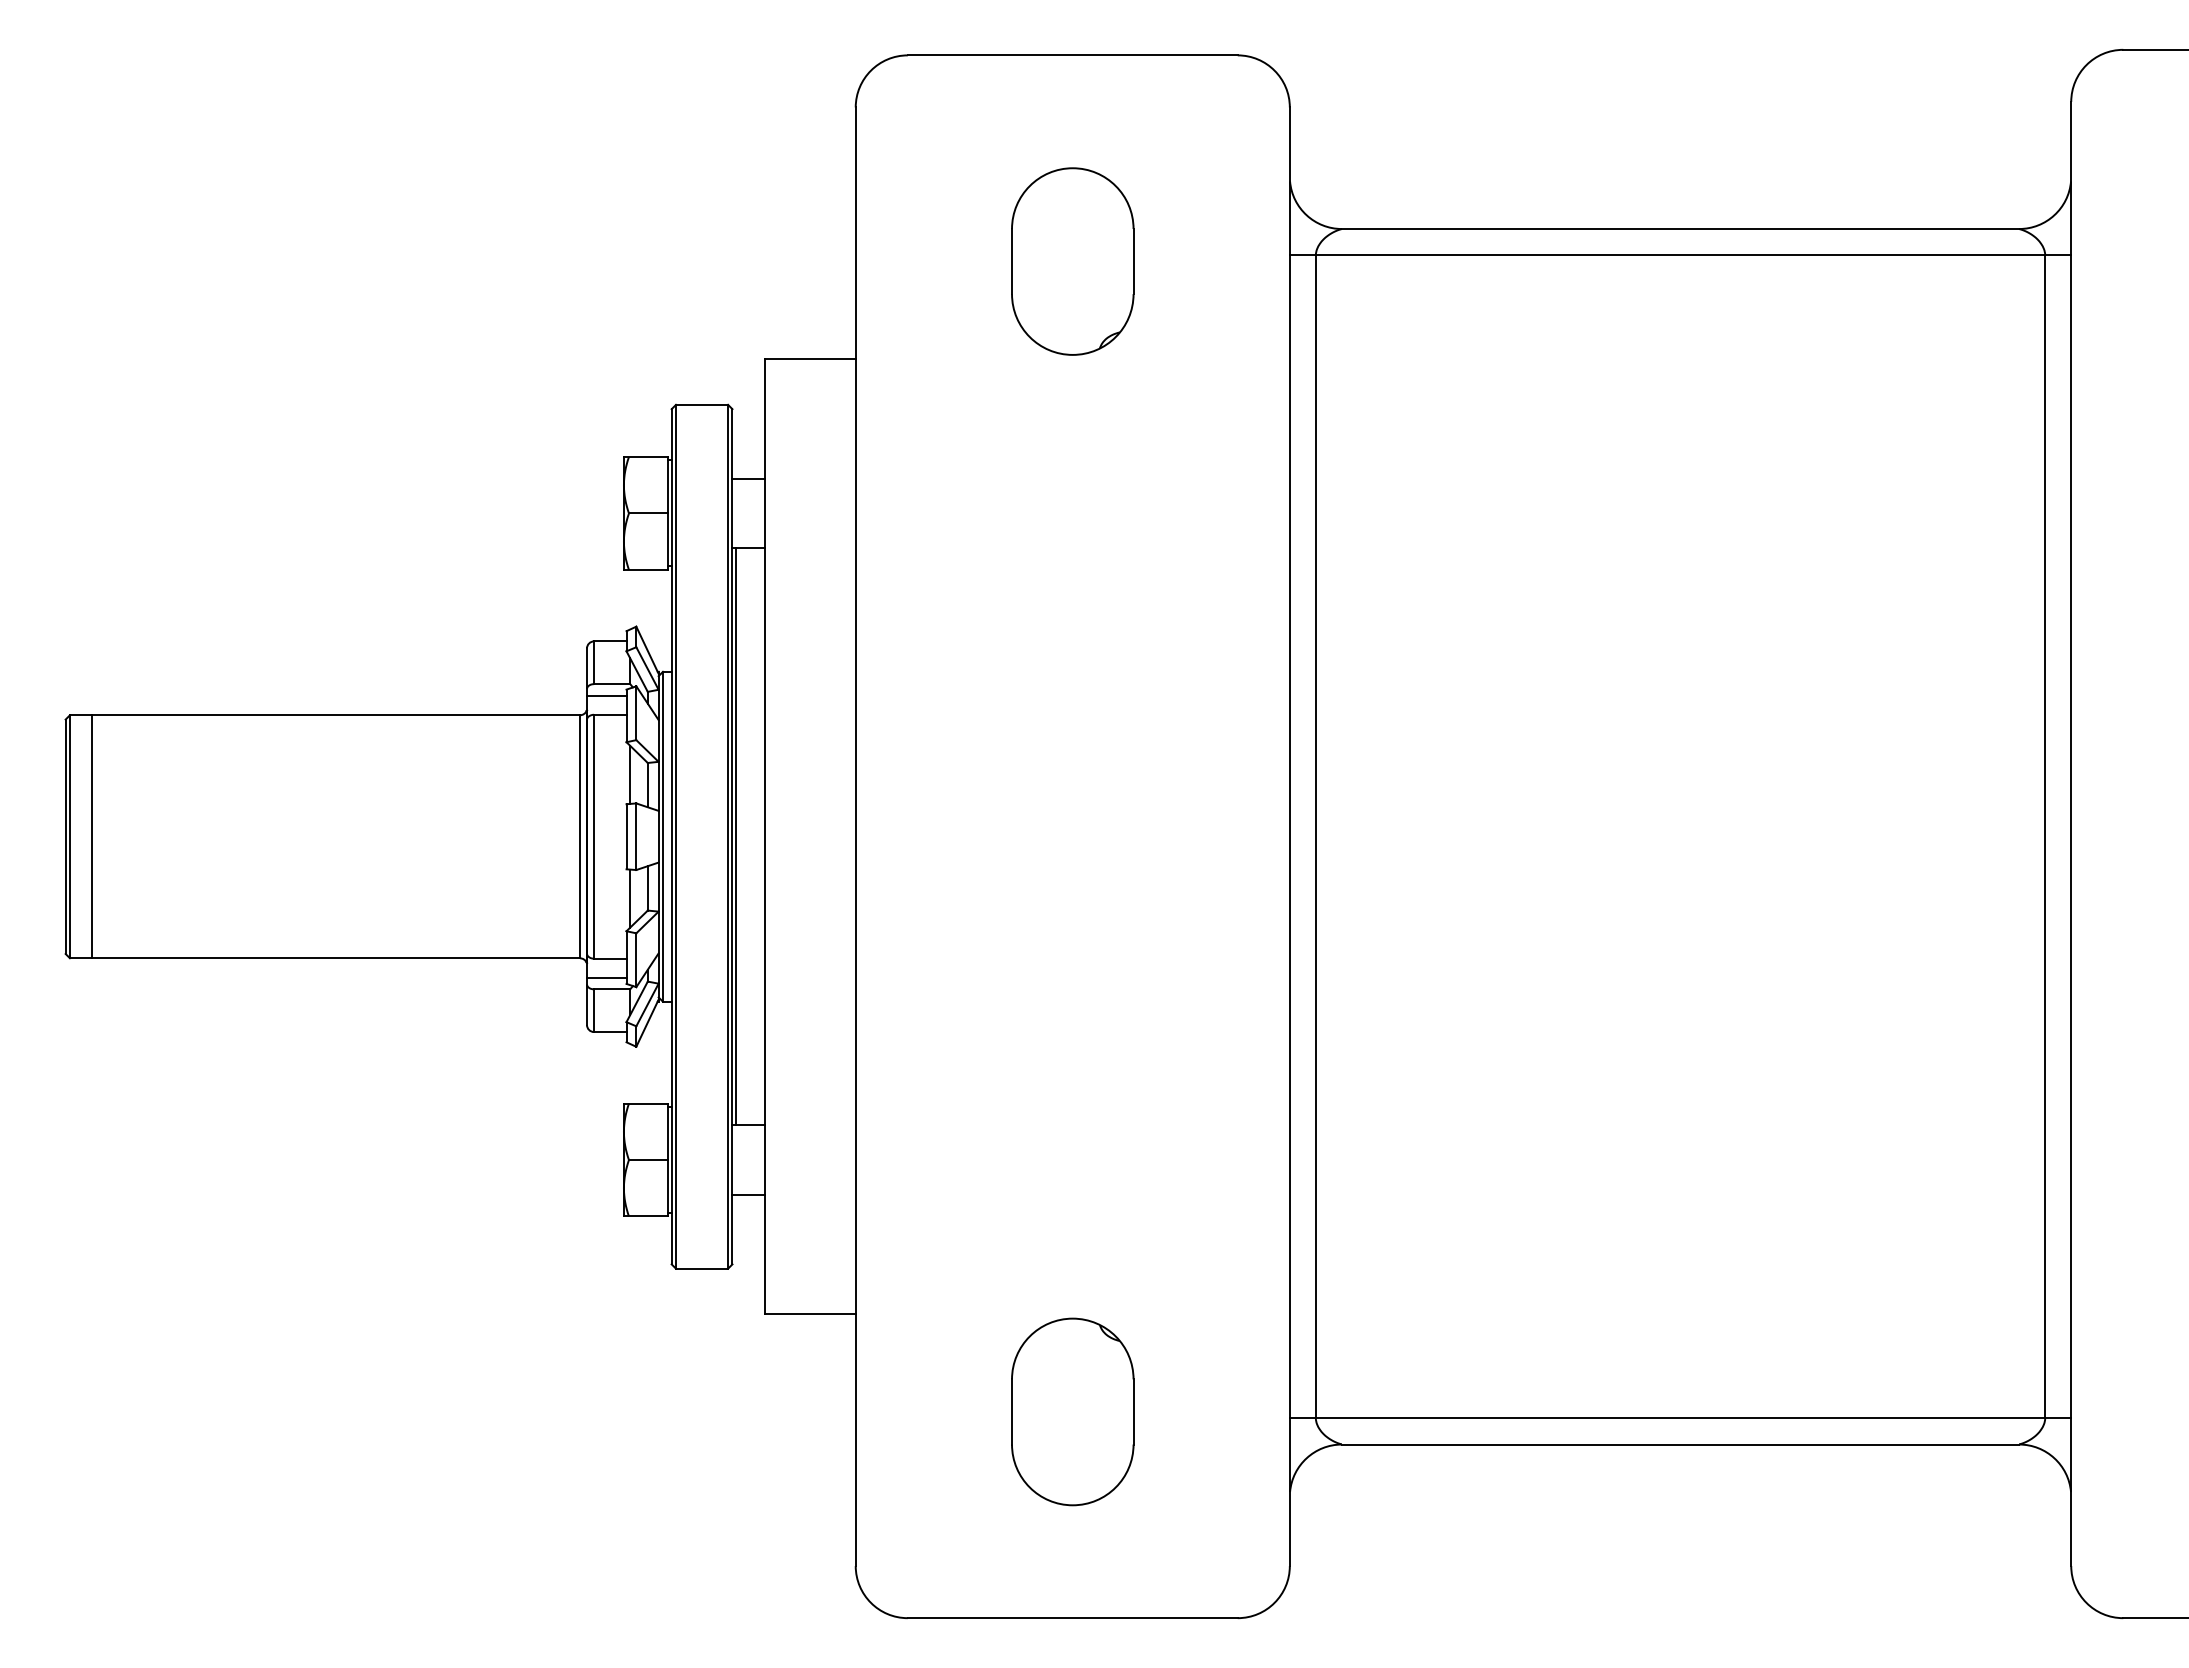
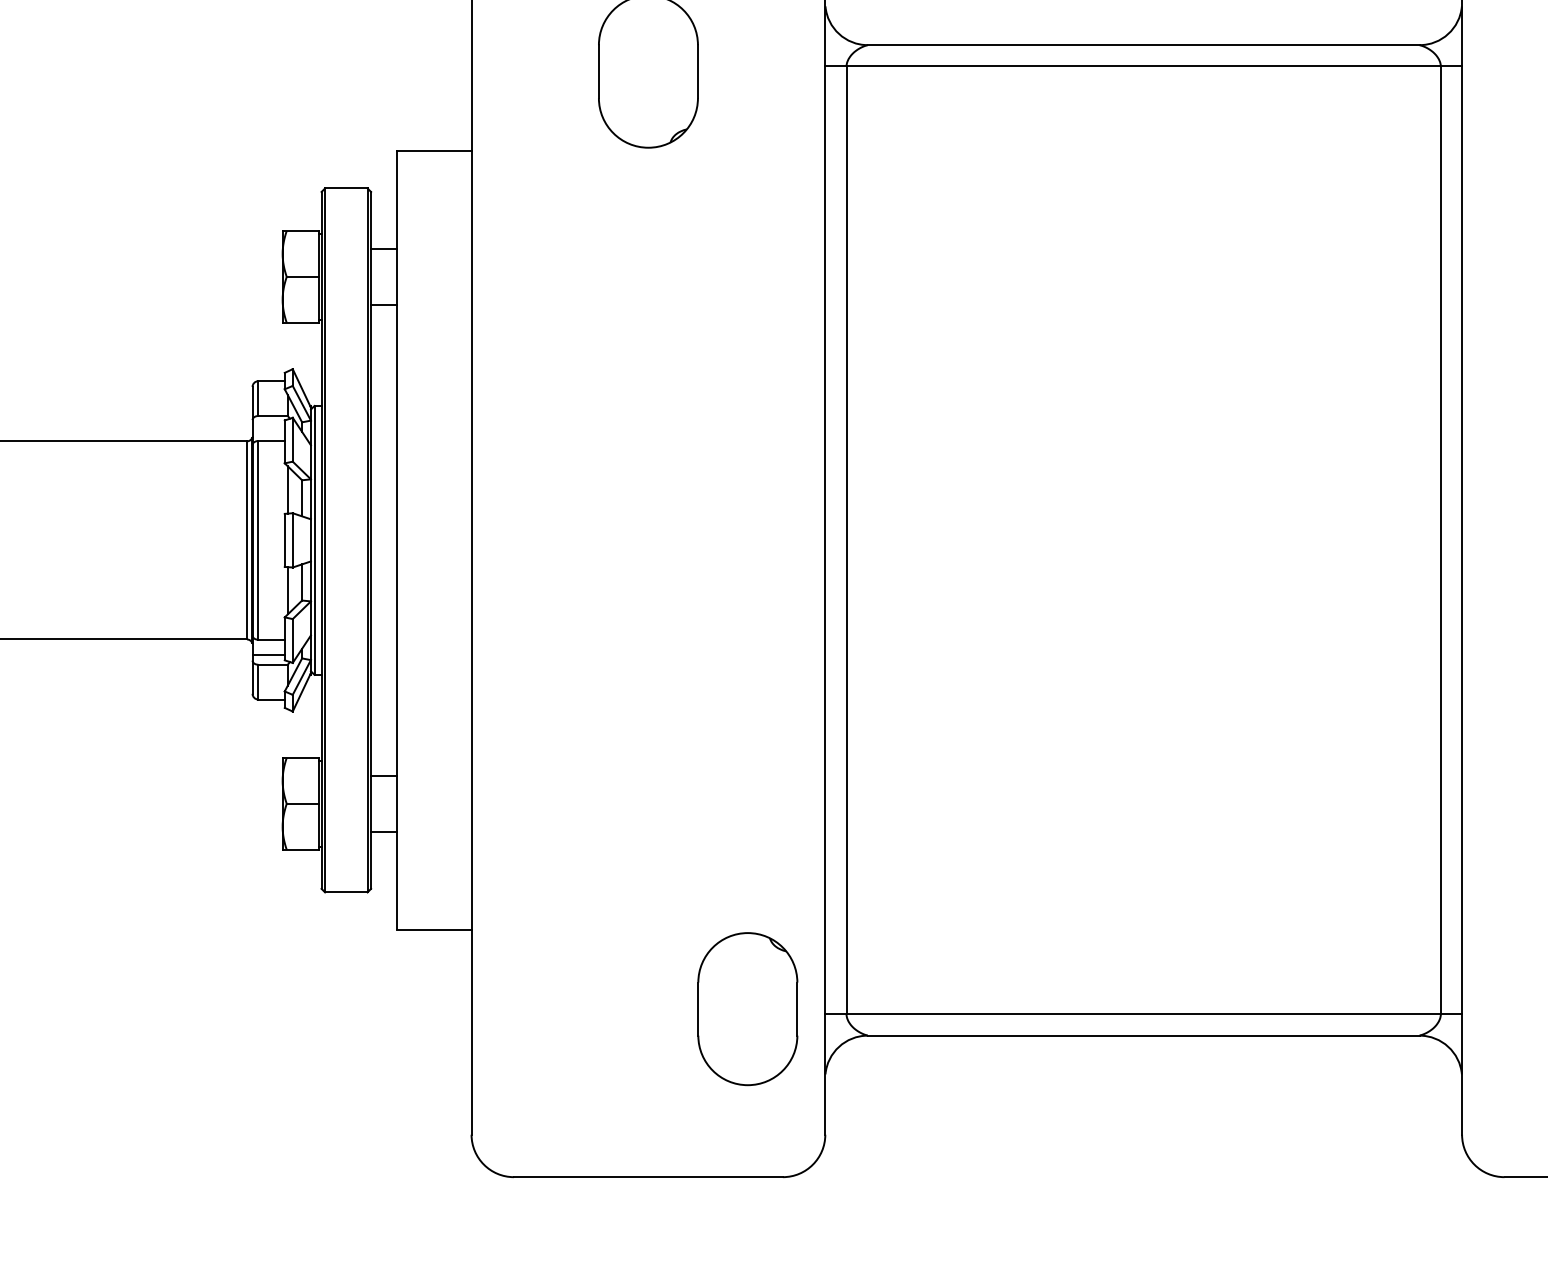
line: (606, 695) -> (268, 425), removed
line: (735, 836) -> (373, 540), removed
part: (1072, 1411) -> (747, 1008), moved

